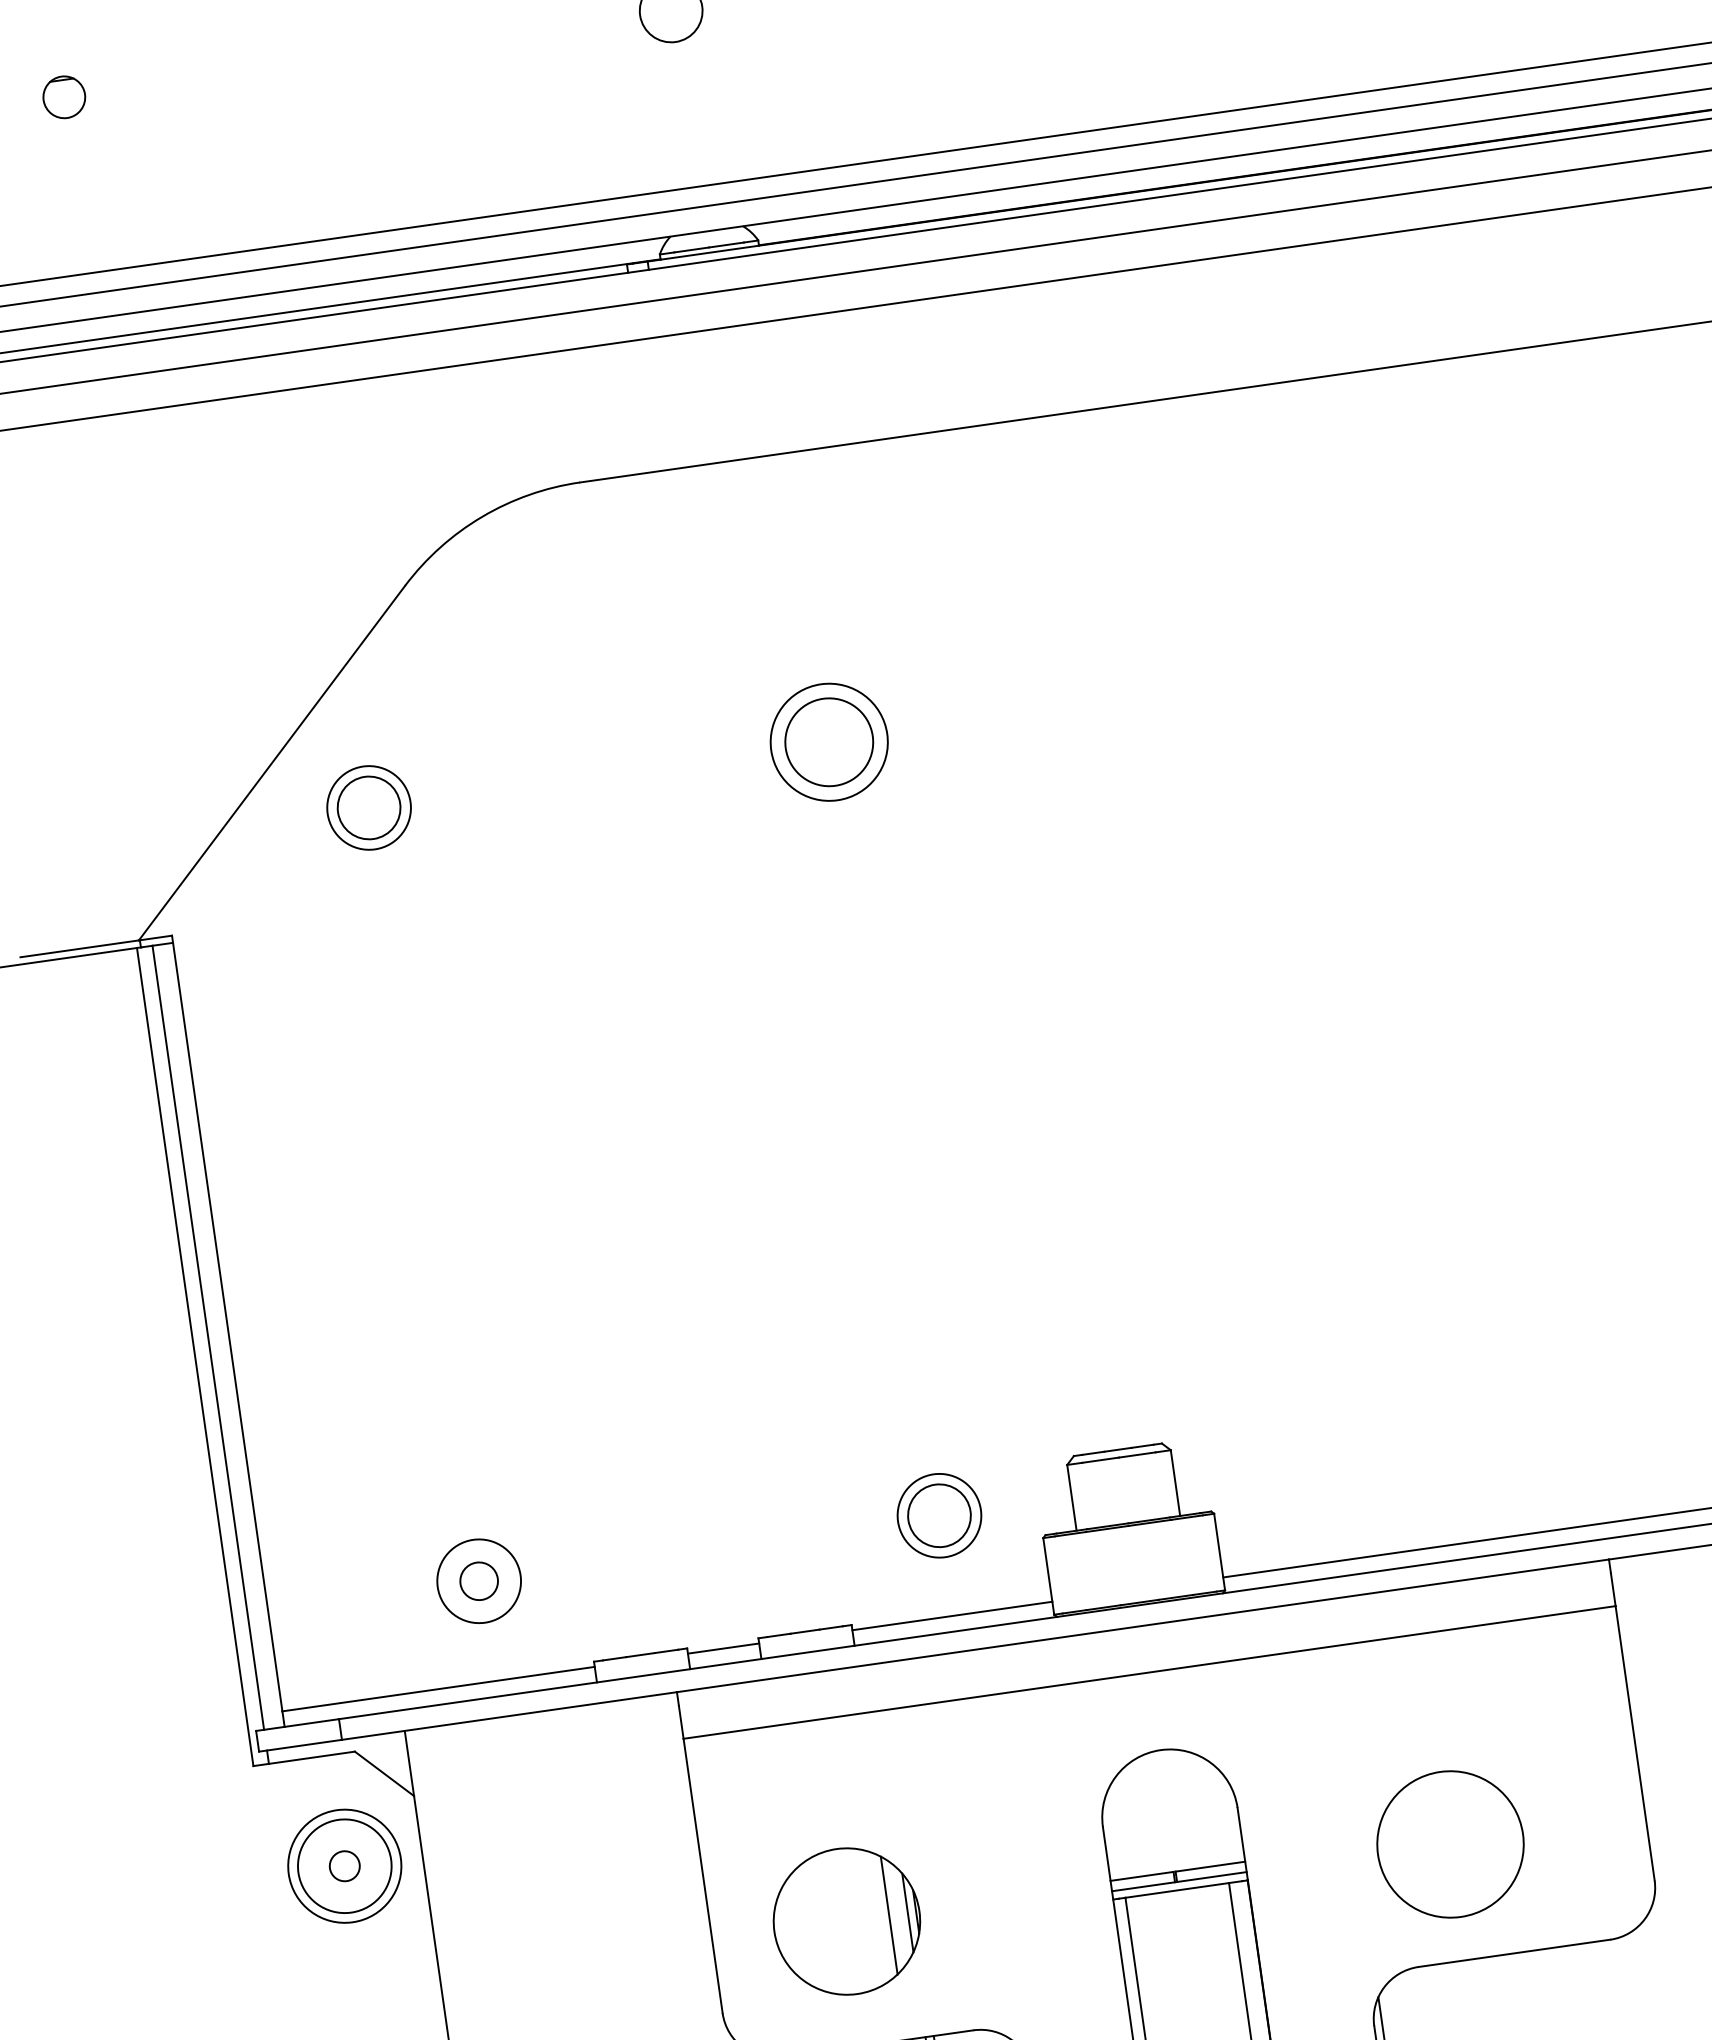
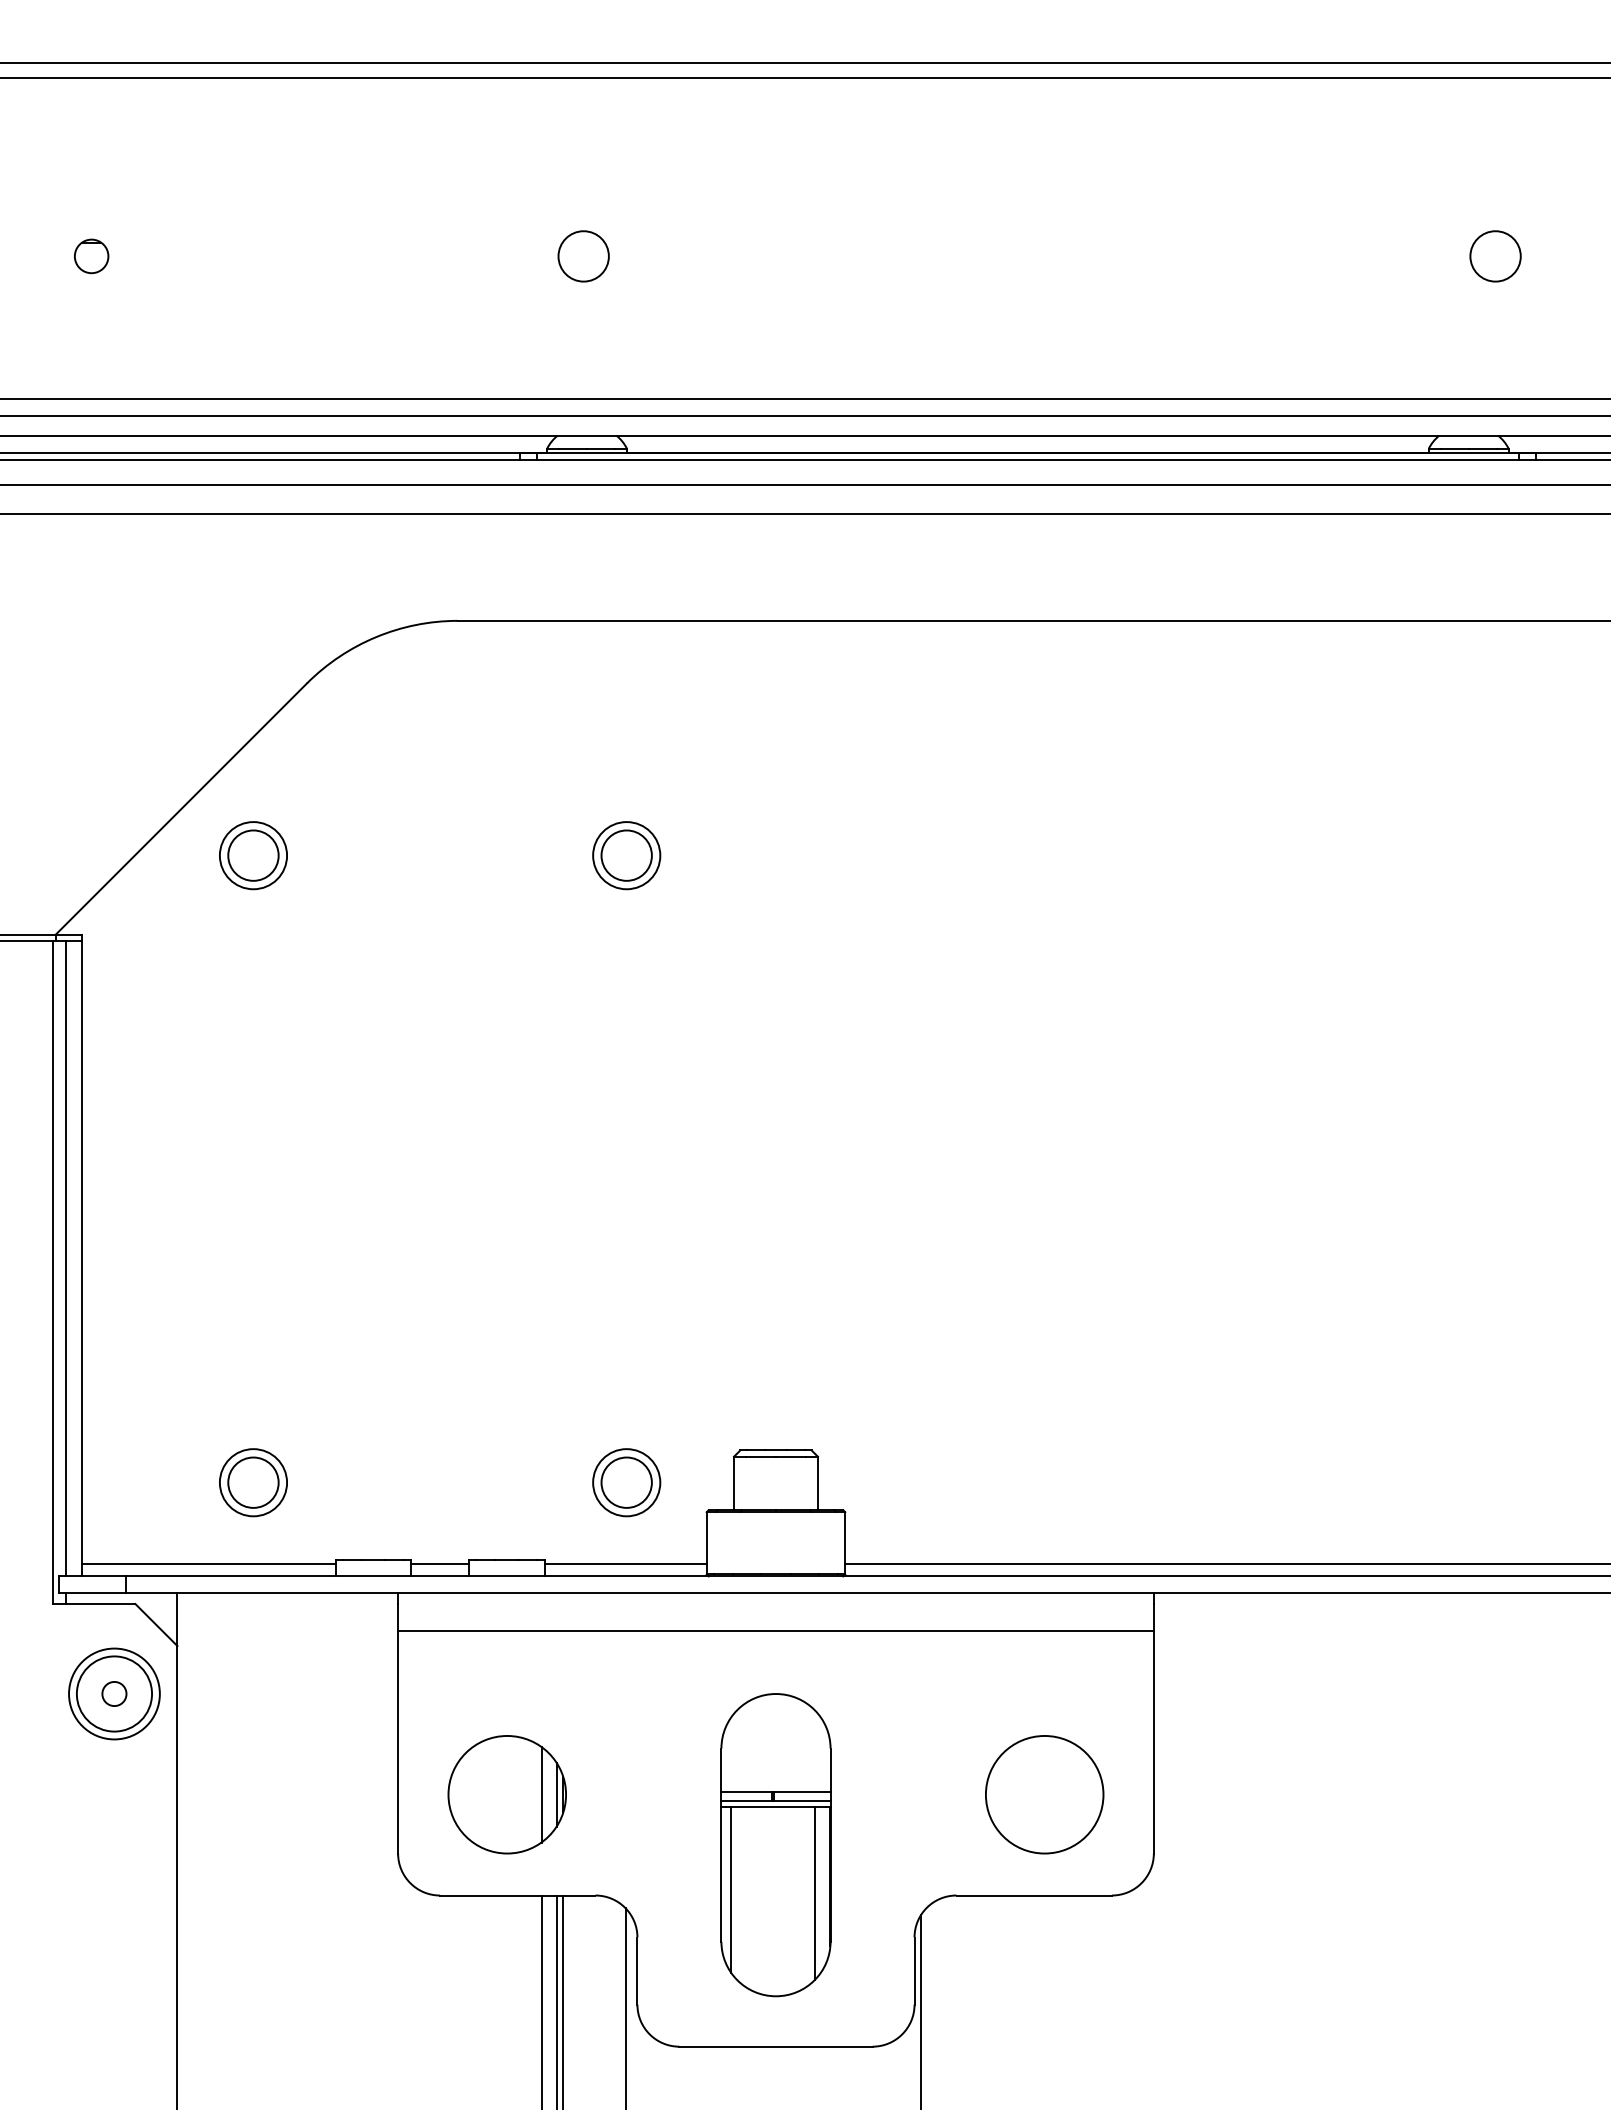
part: (829, 742) -> (626, 855), size x0.71
circle: (479, 1581) -> (253, 1482), size x1.67
circle: (1450, 1844) -> (1044, 1794), moved

